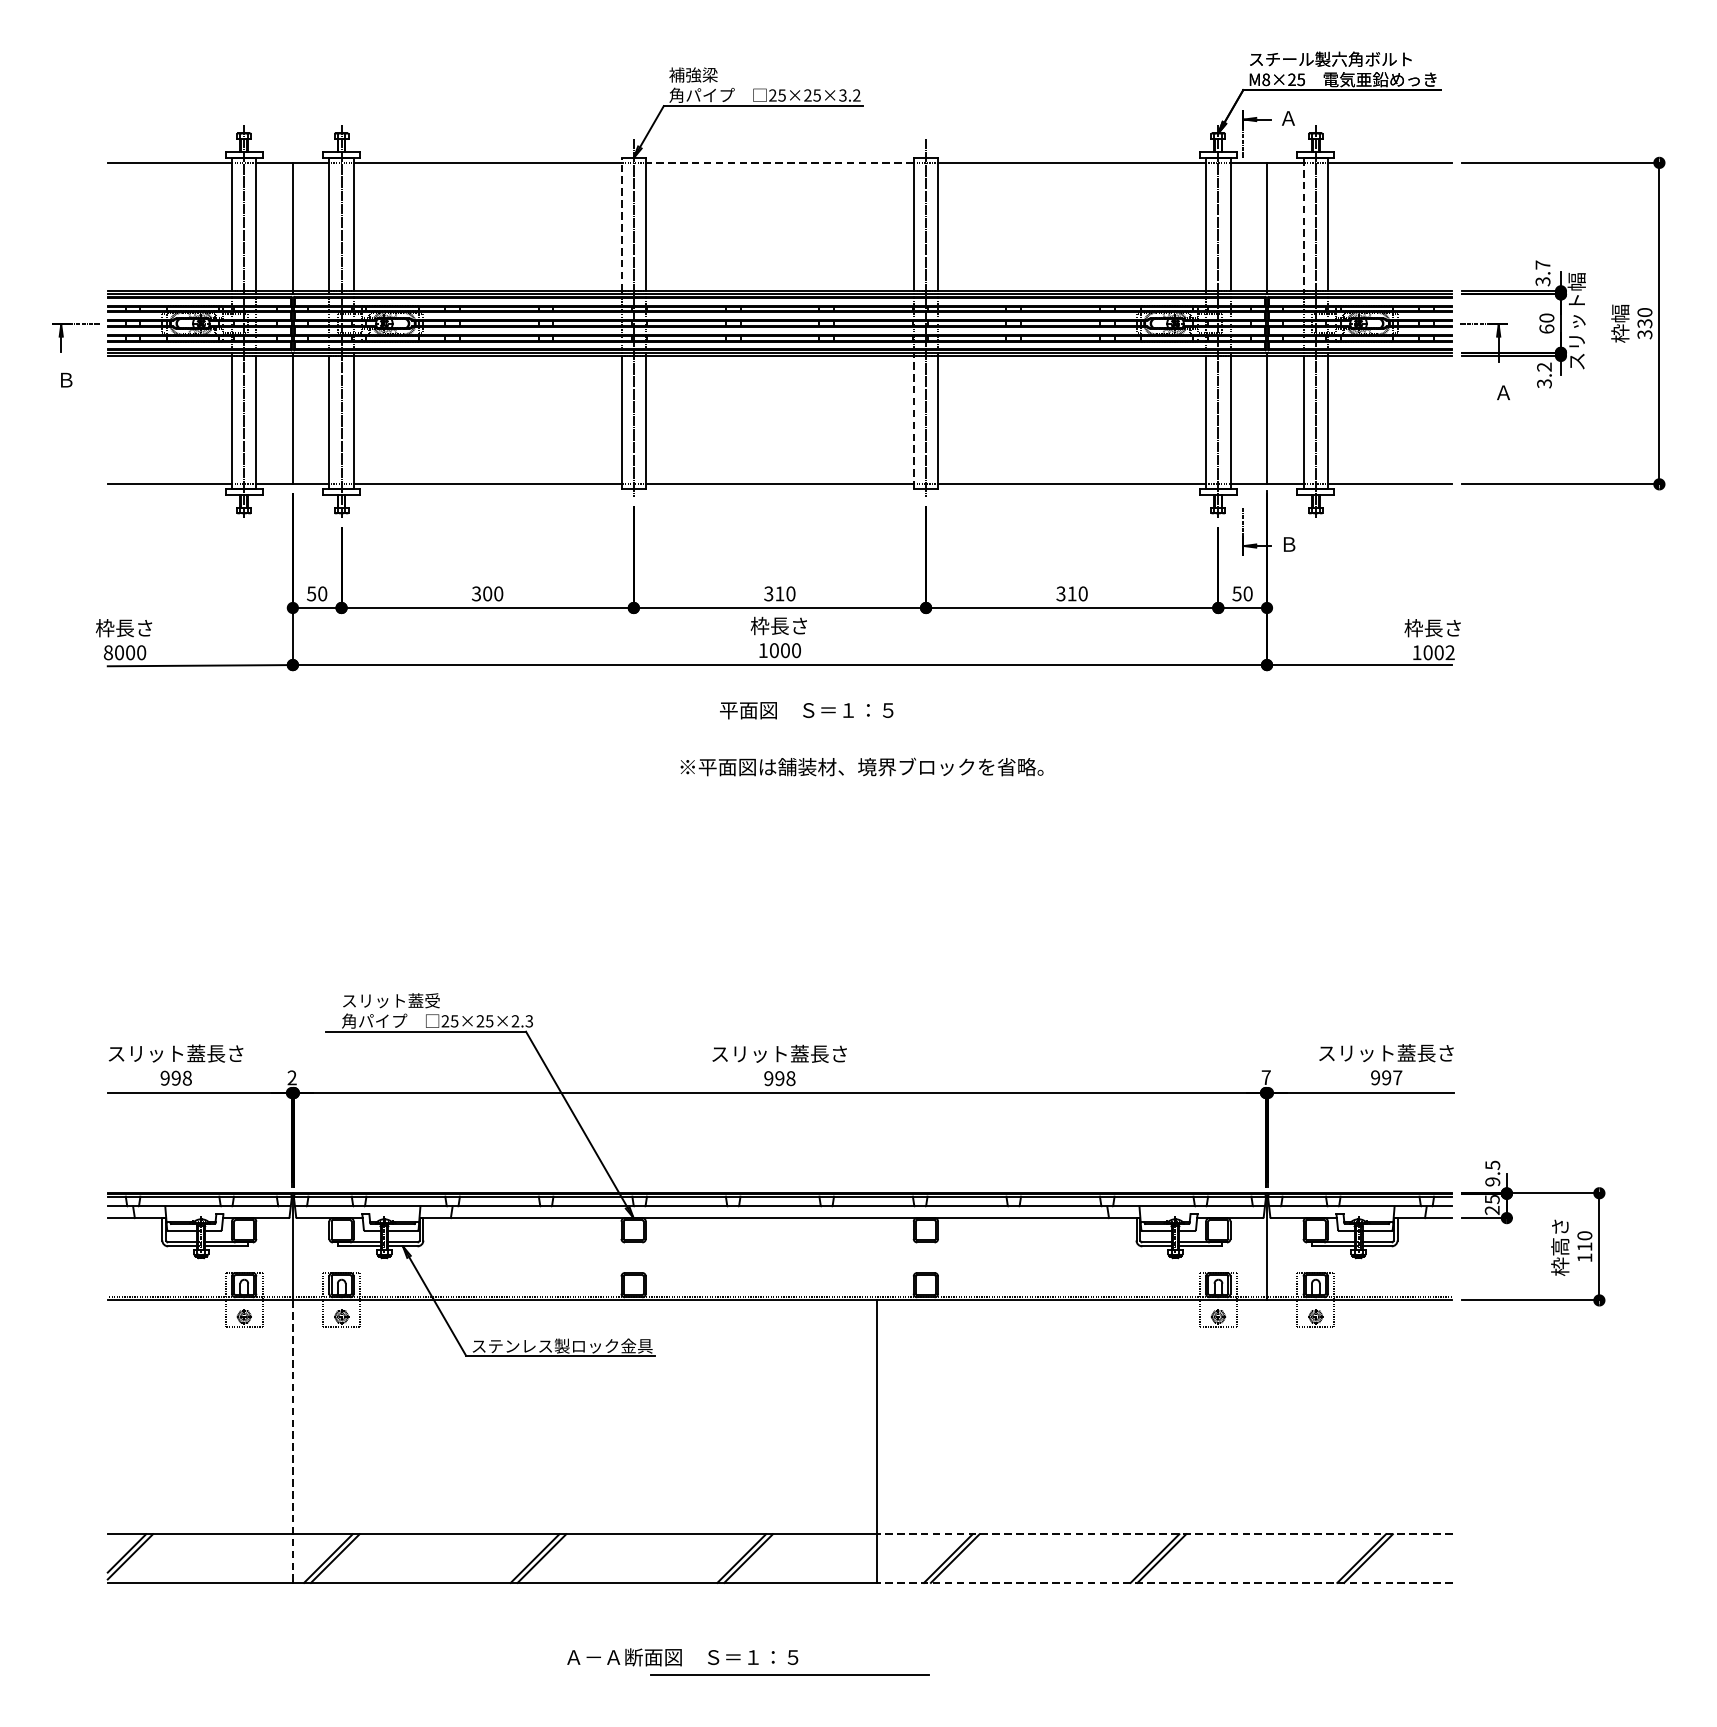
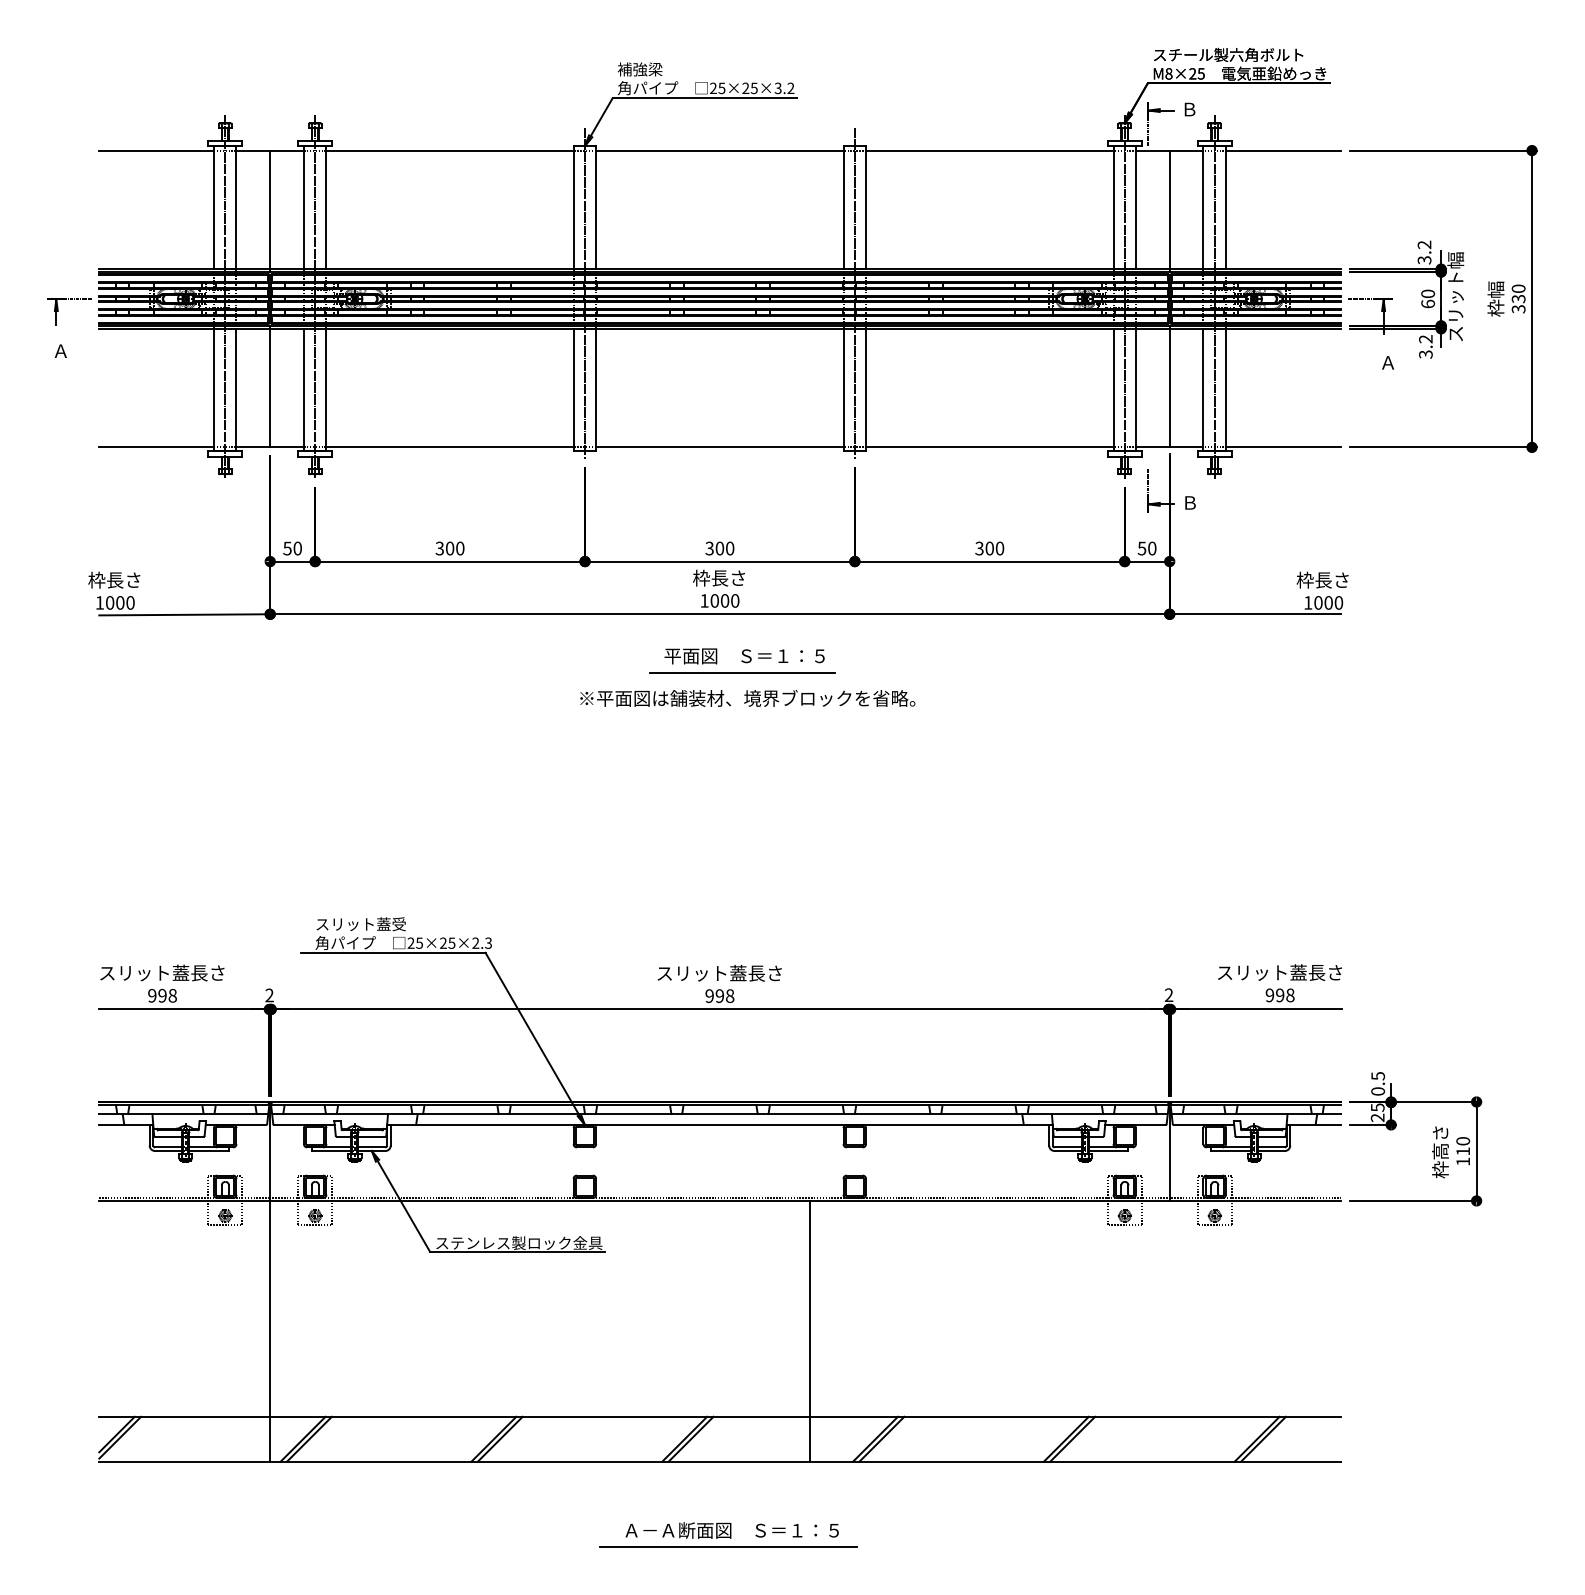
text: (1288, 118) -> (1189, 109), Ａ -> Ｂ
line: (779, 162) -> (719, 150), dashed -> solid
line: (621, 224) -> (573, 207), dashed -> solid
line: (1303, 224) -> (1203, 207), dashed -> solid
text: (1542, 264) -> (1424, 244), 3.7 -> 3.2
text: (65, 379) -> (60, 350), Ｂ -> Ａ
line: (913, 421) -> (843, 389), dashed -> solid
text: (779, 593) -> (719, 548), 310 -> 300
text: (1071, 593) -> (989, 548), 310 -> 300
text: (107, 652) -> (99, 602), 8000 -> 1000
text: (1449, 652) -> (1338, 602), 1002 -> 1000
line: (804, 729) -> (742, 673), added
text: (861, 767) -> (747, 698), moved
text: (1265, 1076) -> (1168, 994), 7 -> 2
text: (1397, 1077) -> (1290, 995), 997 -> 998
text: (1492, 1181) -> (1377, 1091), 9.5 -> 0.5
line: (293, 1441) -> (270, 1331), dashed -> solid
line: (1164, 1533) -> (1075, 1416), dashed -> solid
line: (1164, 1582) -> (1075, 1461), dashed -> solid
text: (681, 1657) -> (731, 1530), moved

